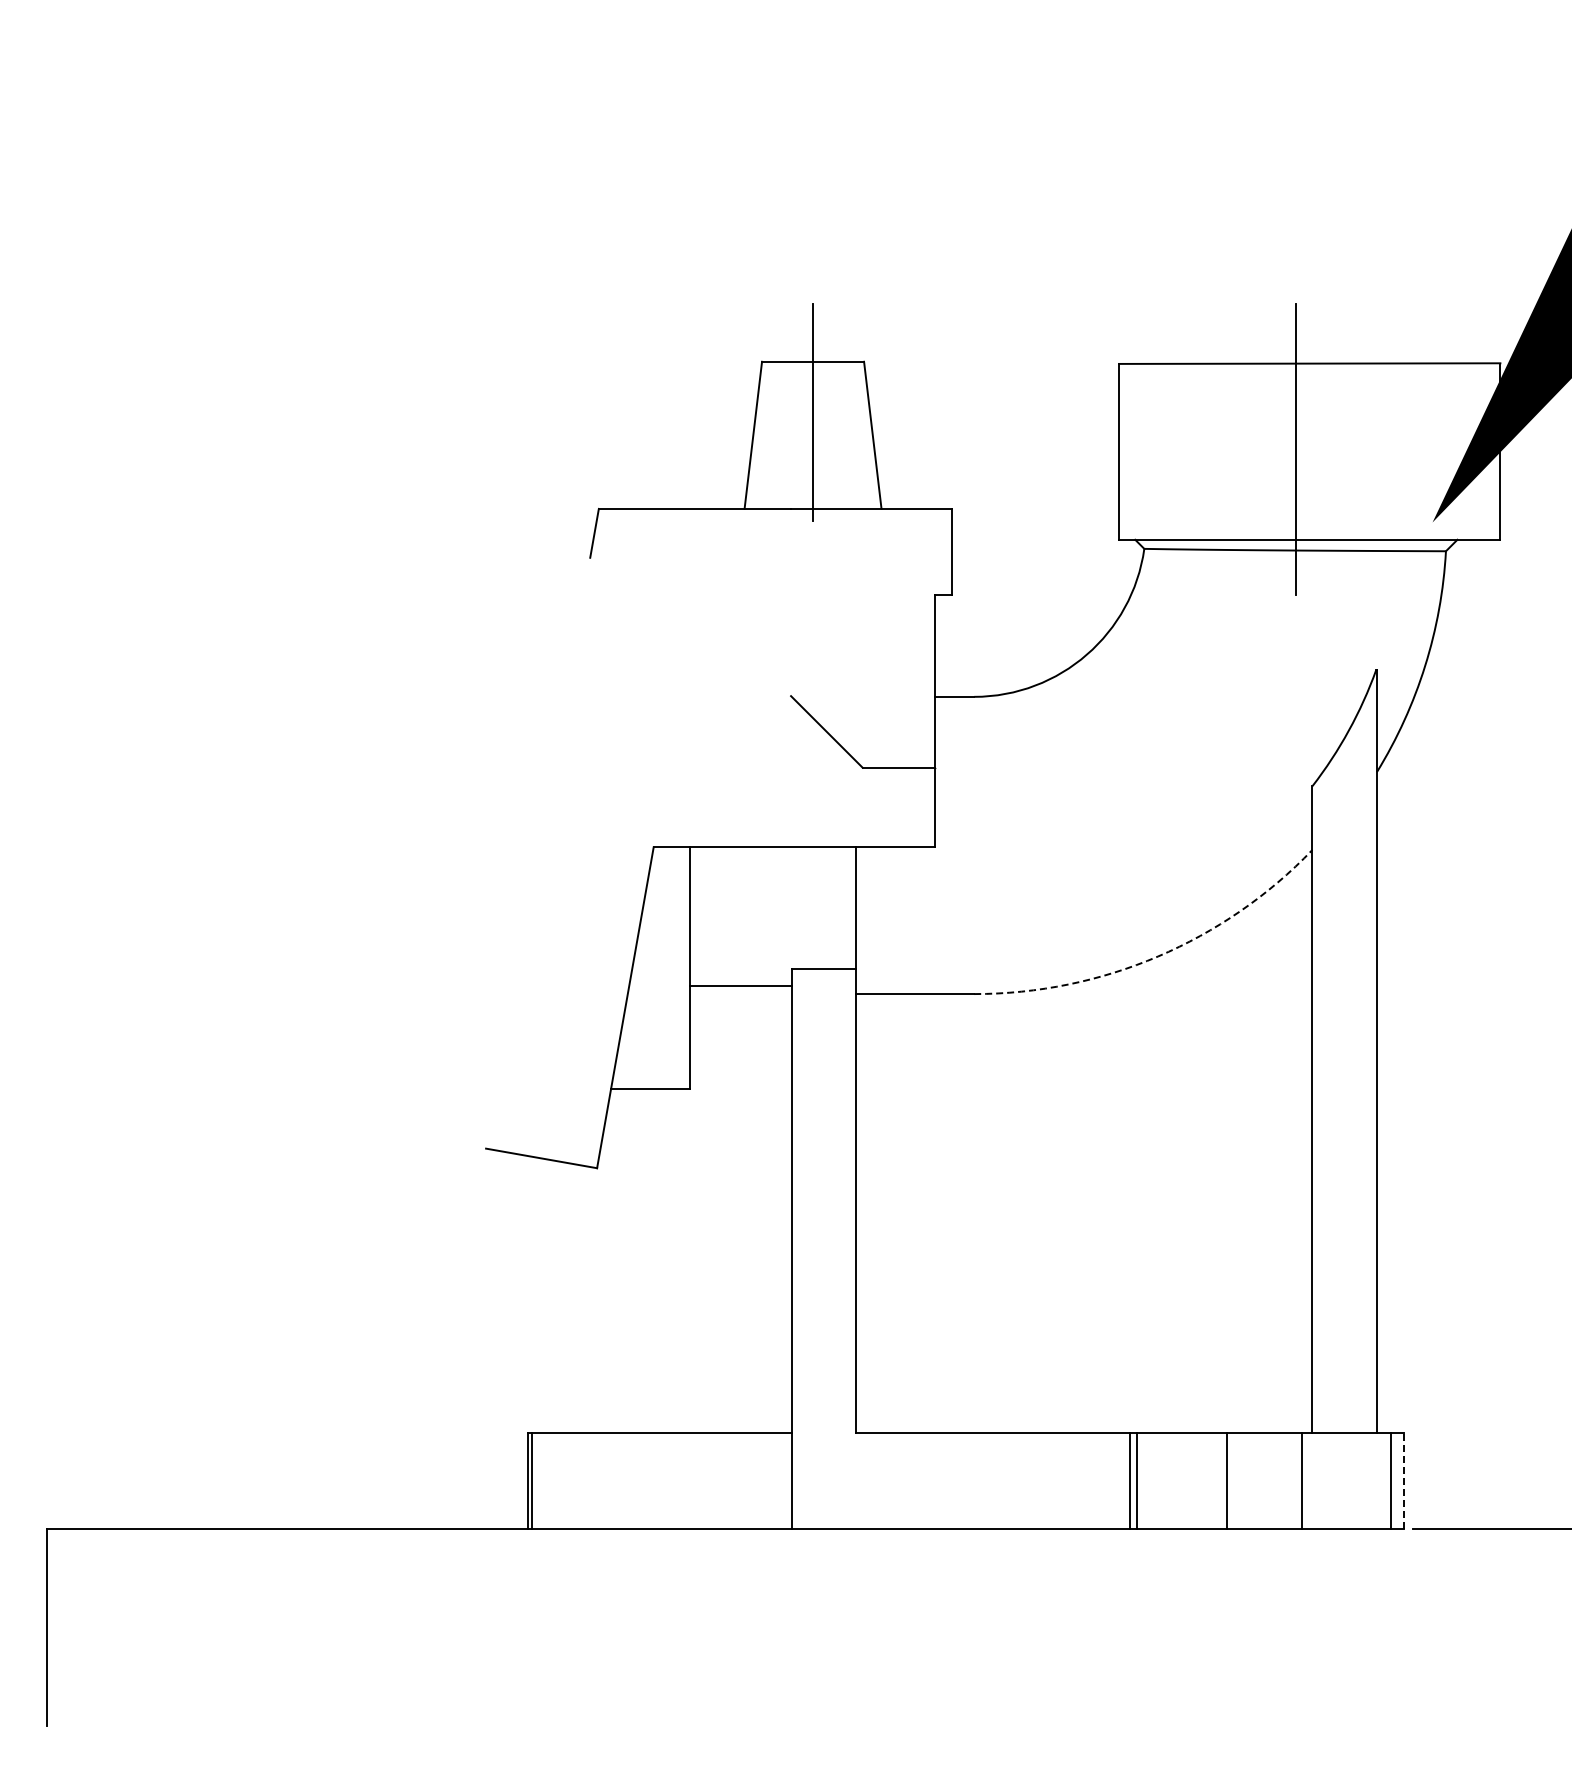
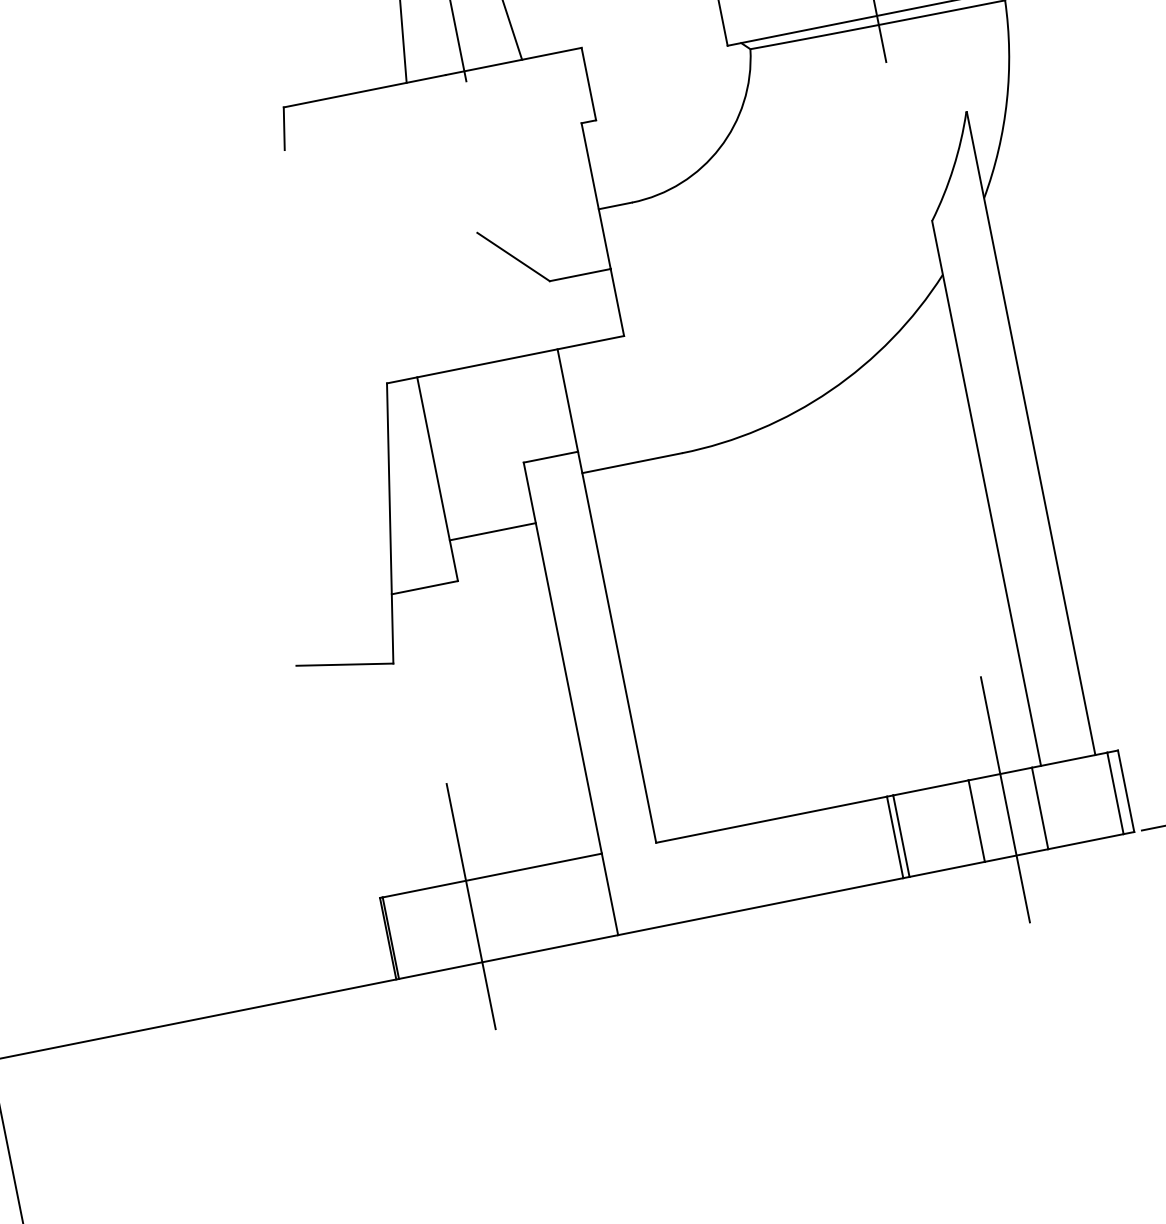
arc: (1158, 956) -> (831, 390), dashed -> solid
line: (740, 985) -> (492, 531), moved
line: (630, 1462) -> (471, 906), added
line: (1264, 1462) -> (1005, 799), added
line: (1403, 1480) -> (1125, 791), dashed -> solid

